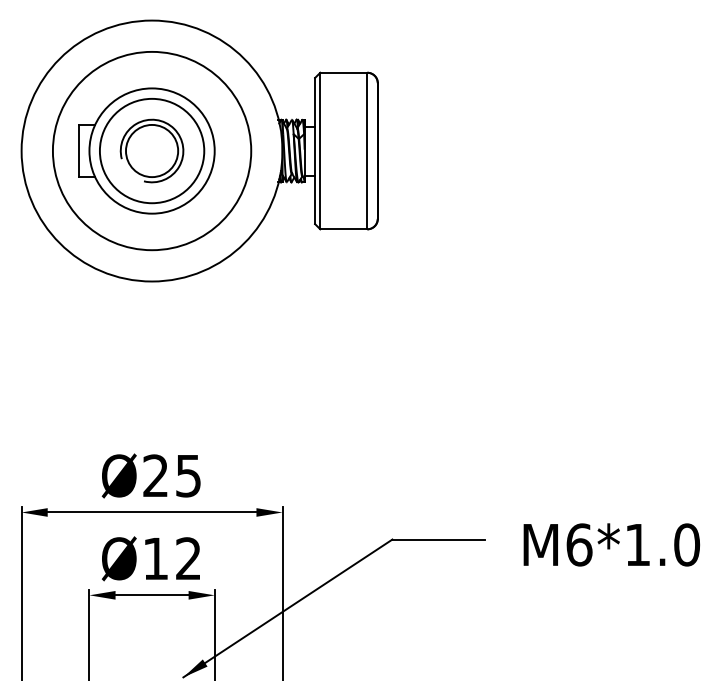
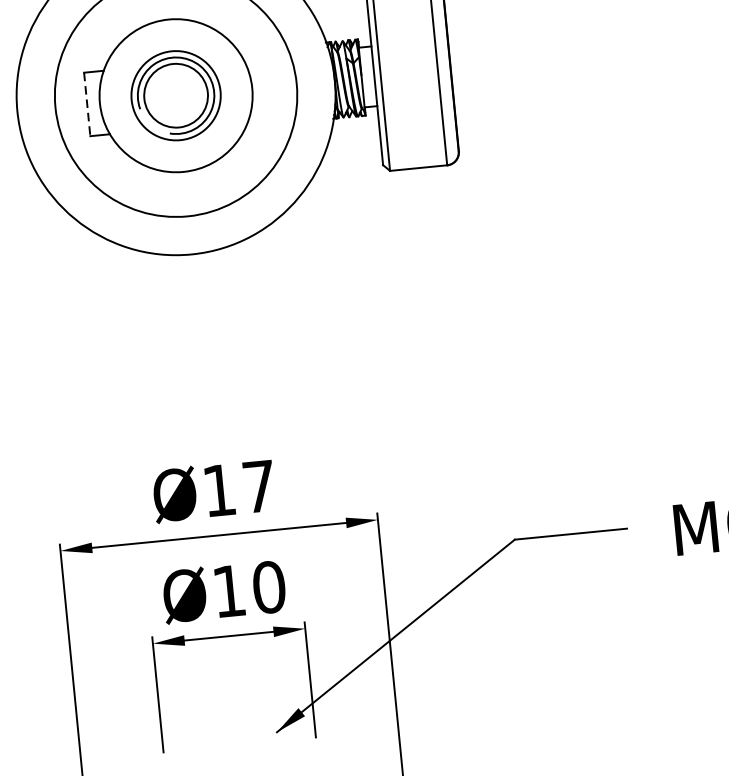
circle: (151, 150) -> (175, 95), size x0.7
line: (79, 151) -> (87, 104), solid -> dashed
text: (171, 475) -> (238, 488), Ø25 -> Ø17
text: (188, 558) -> (269, 587), Ø12 -> Ø10

